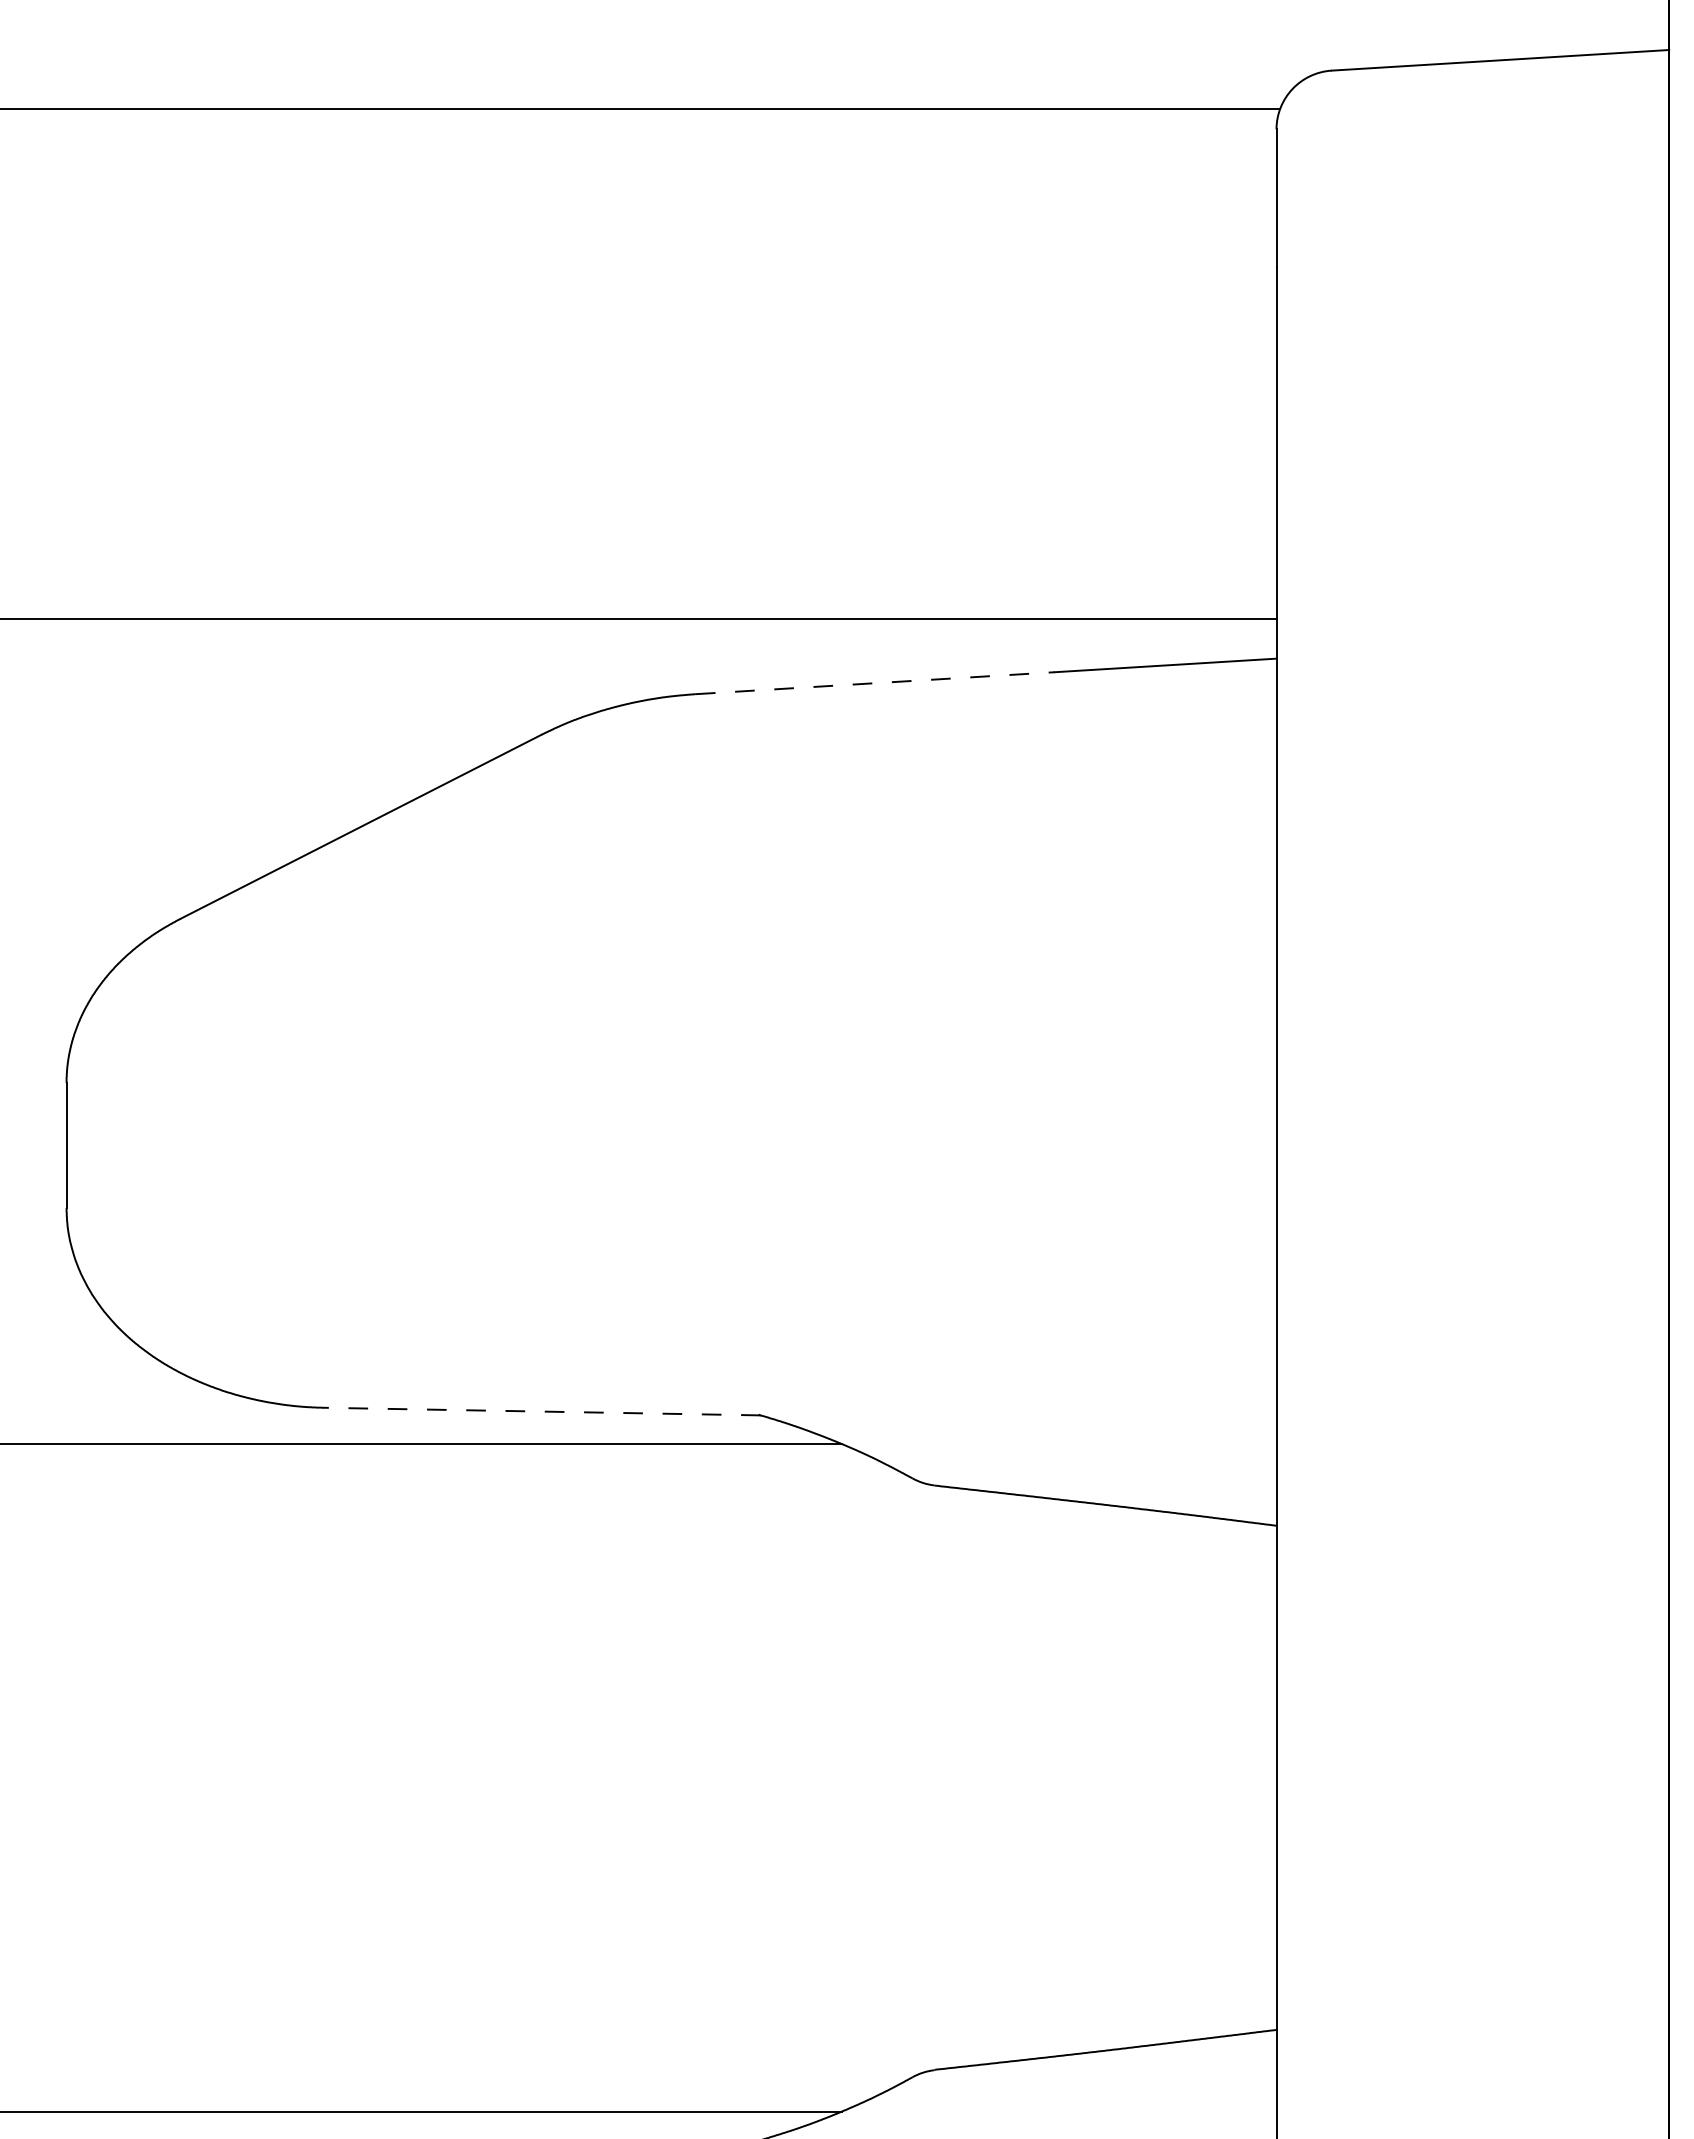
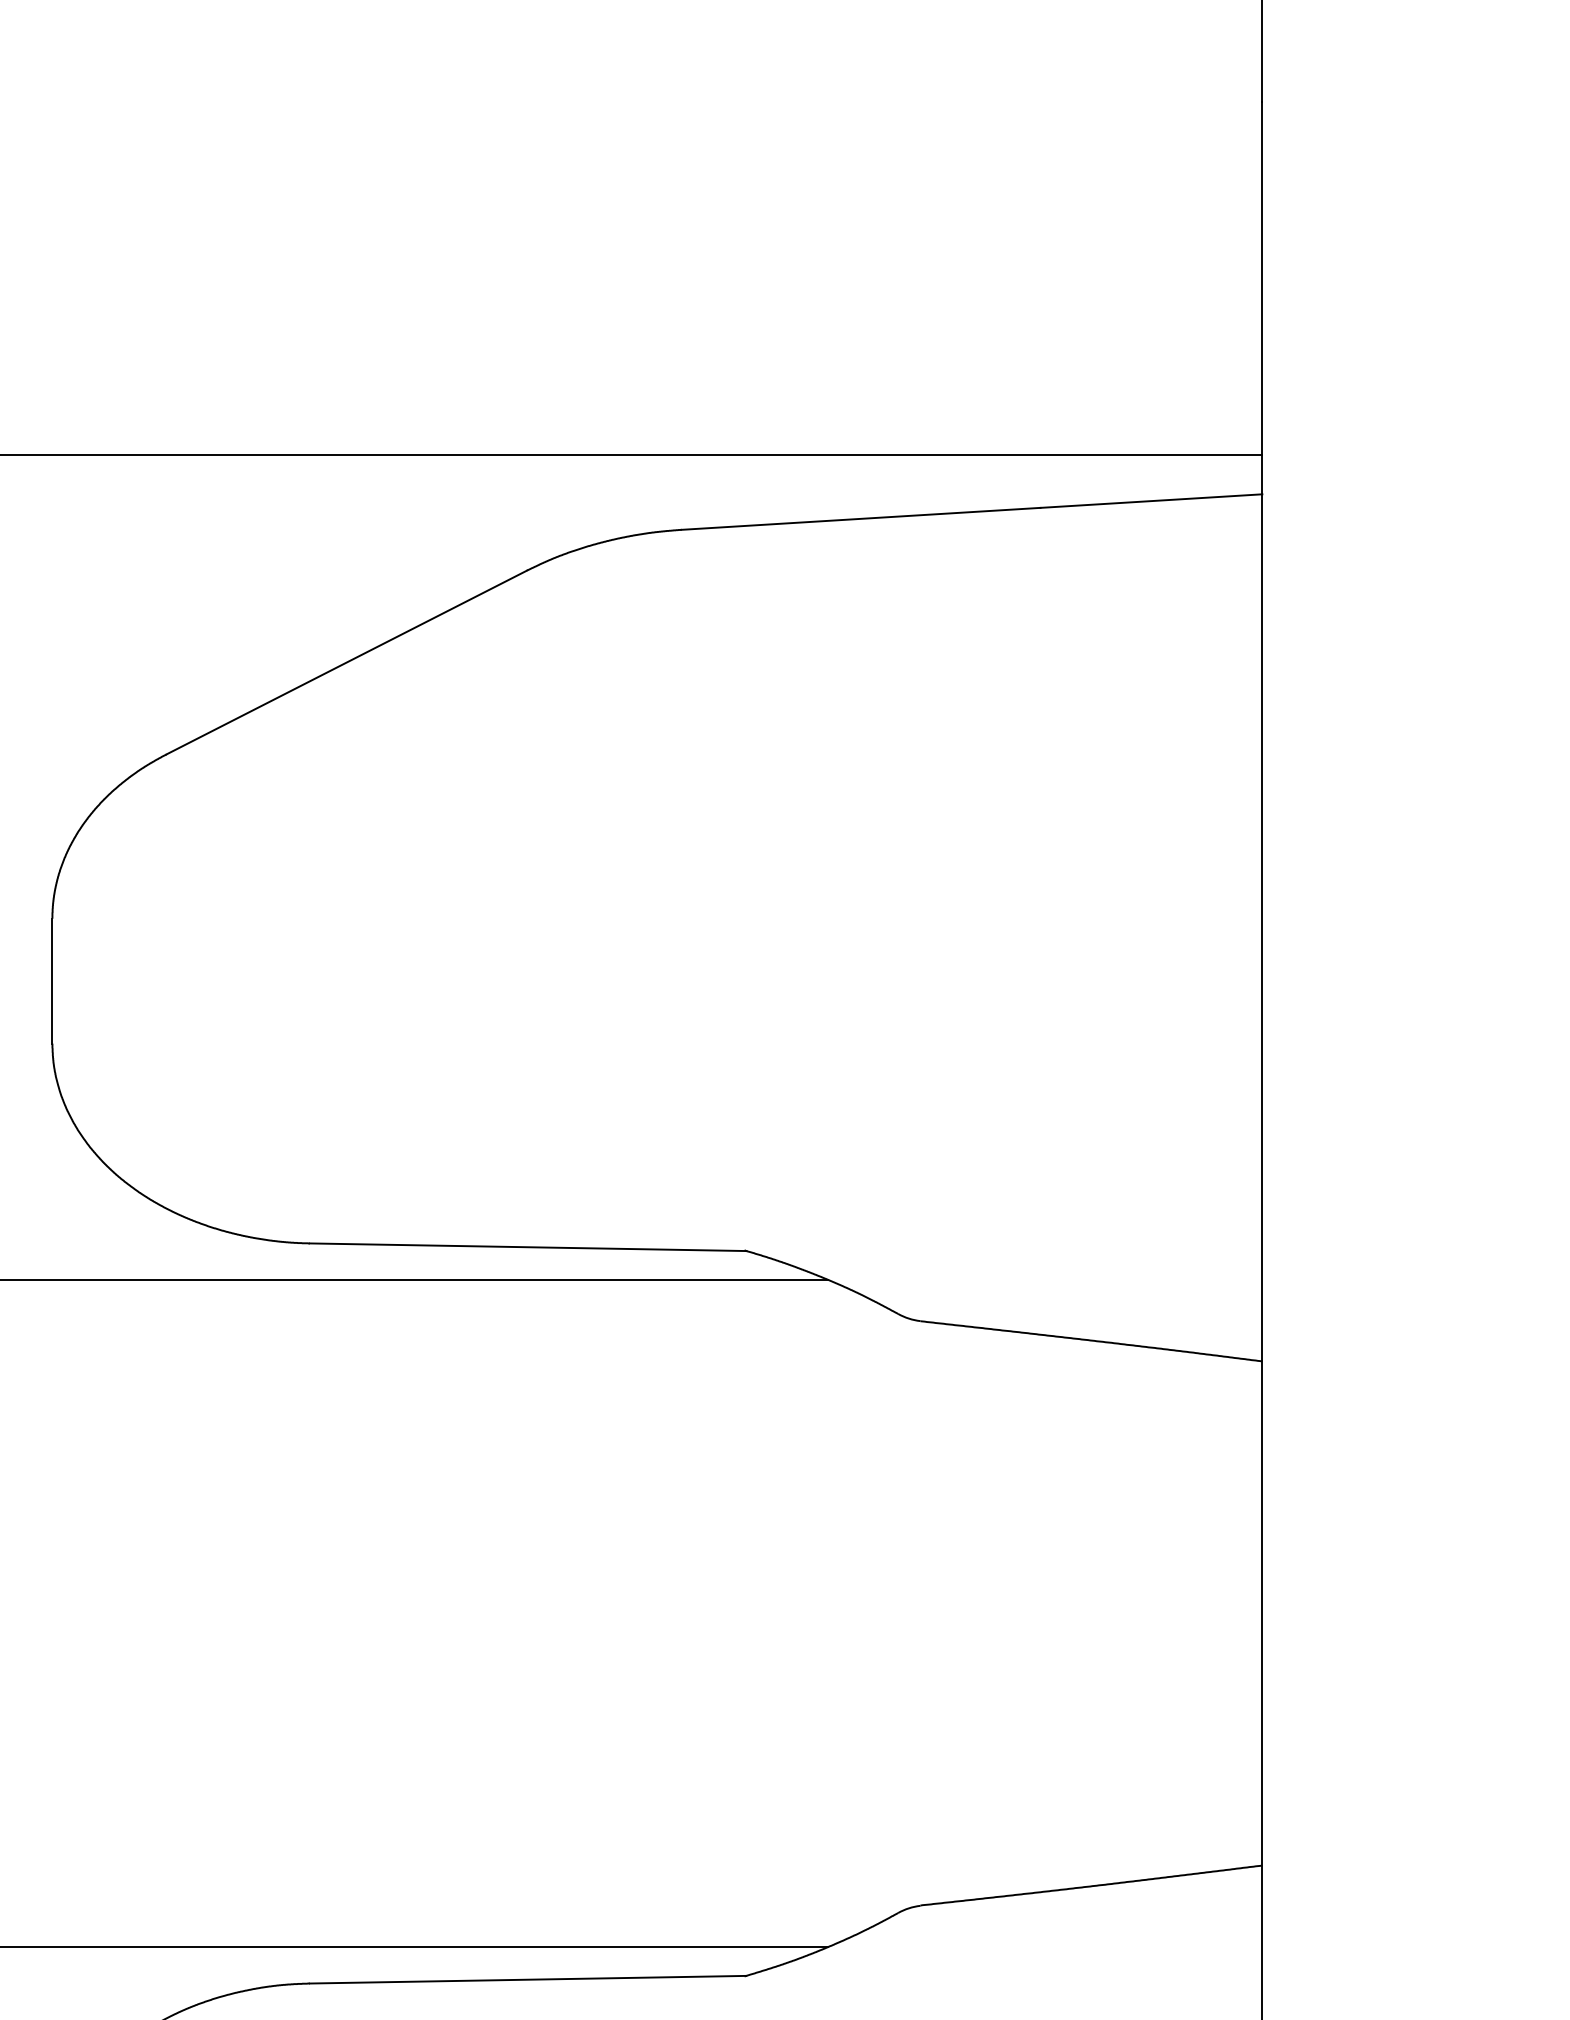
line: (875, 683) -> (861, 519), dashed -> solid
line: (541, 1411) -> (527, 1247), dashed -> solid

